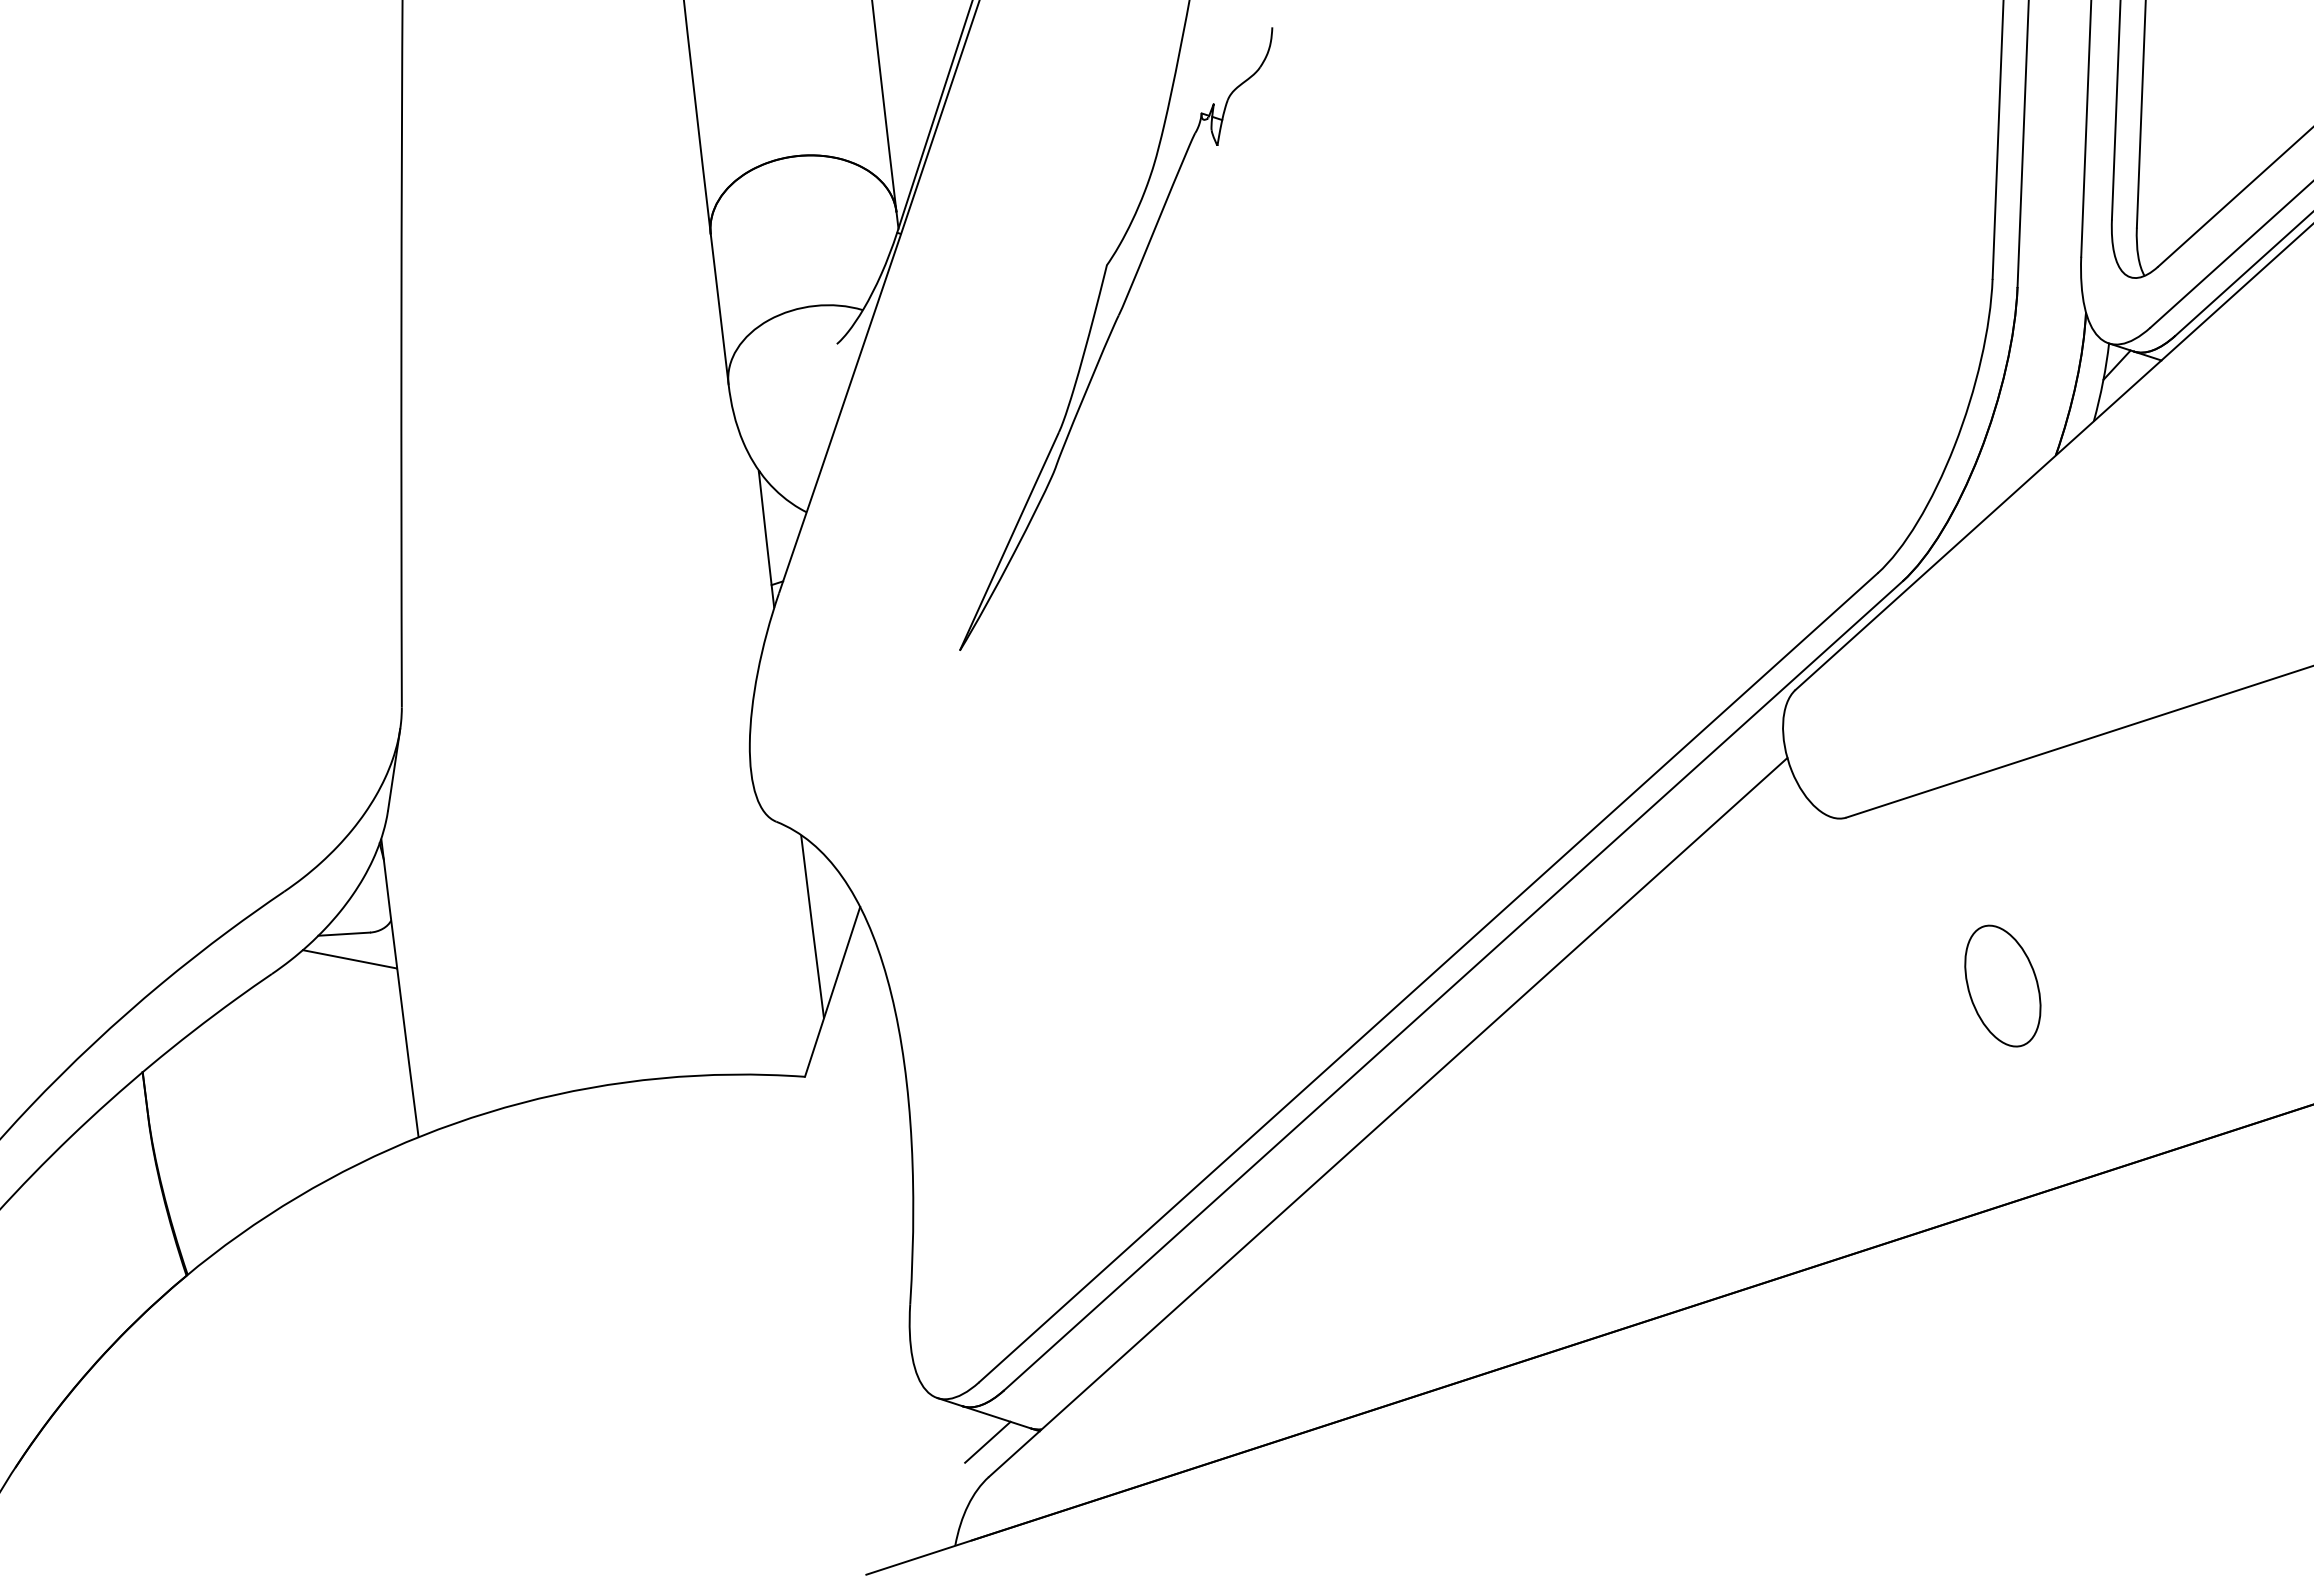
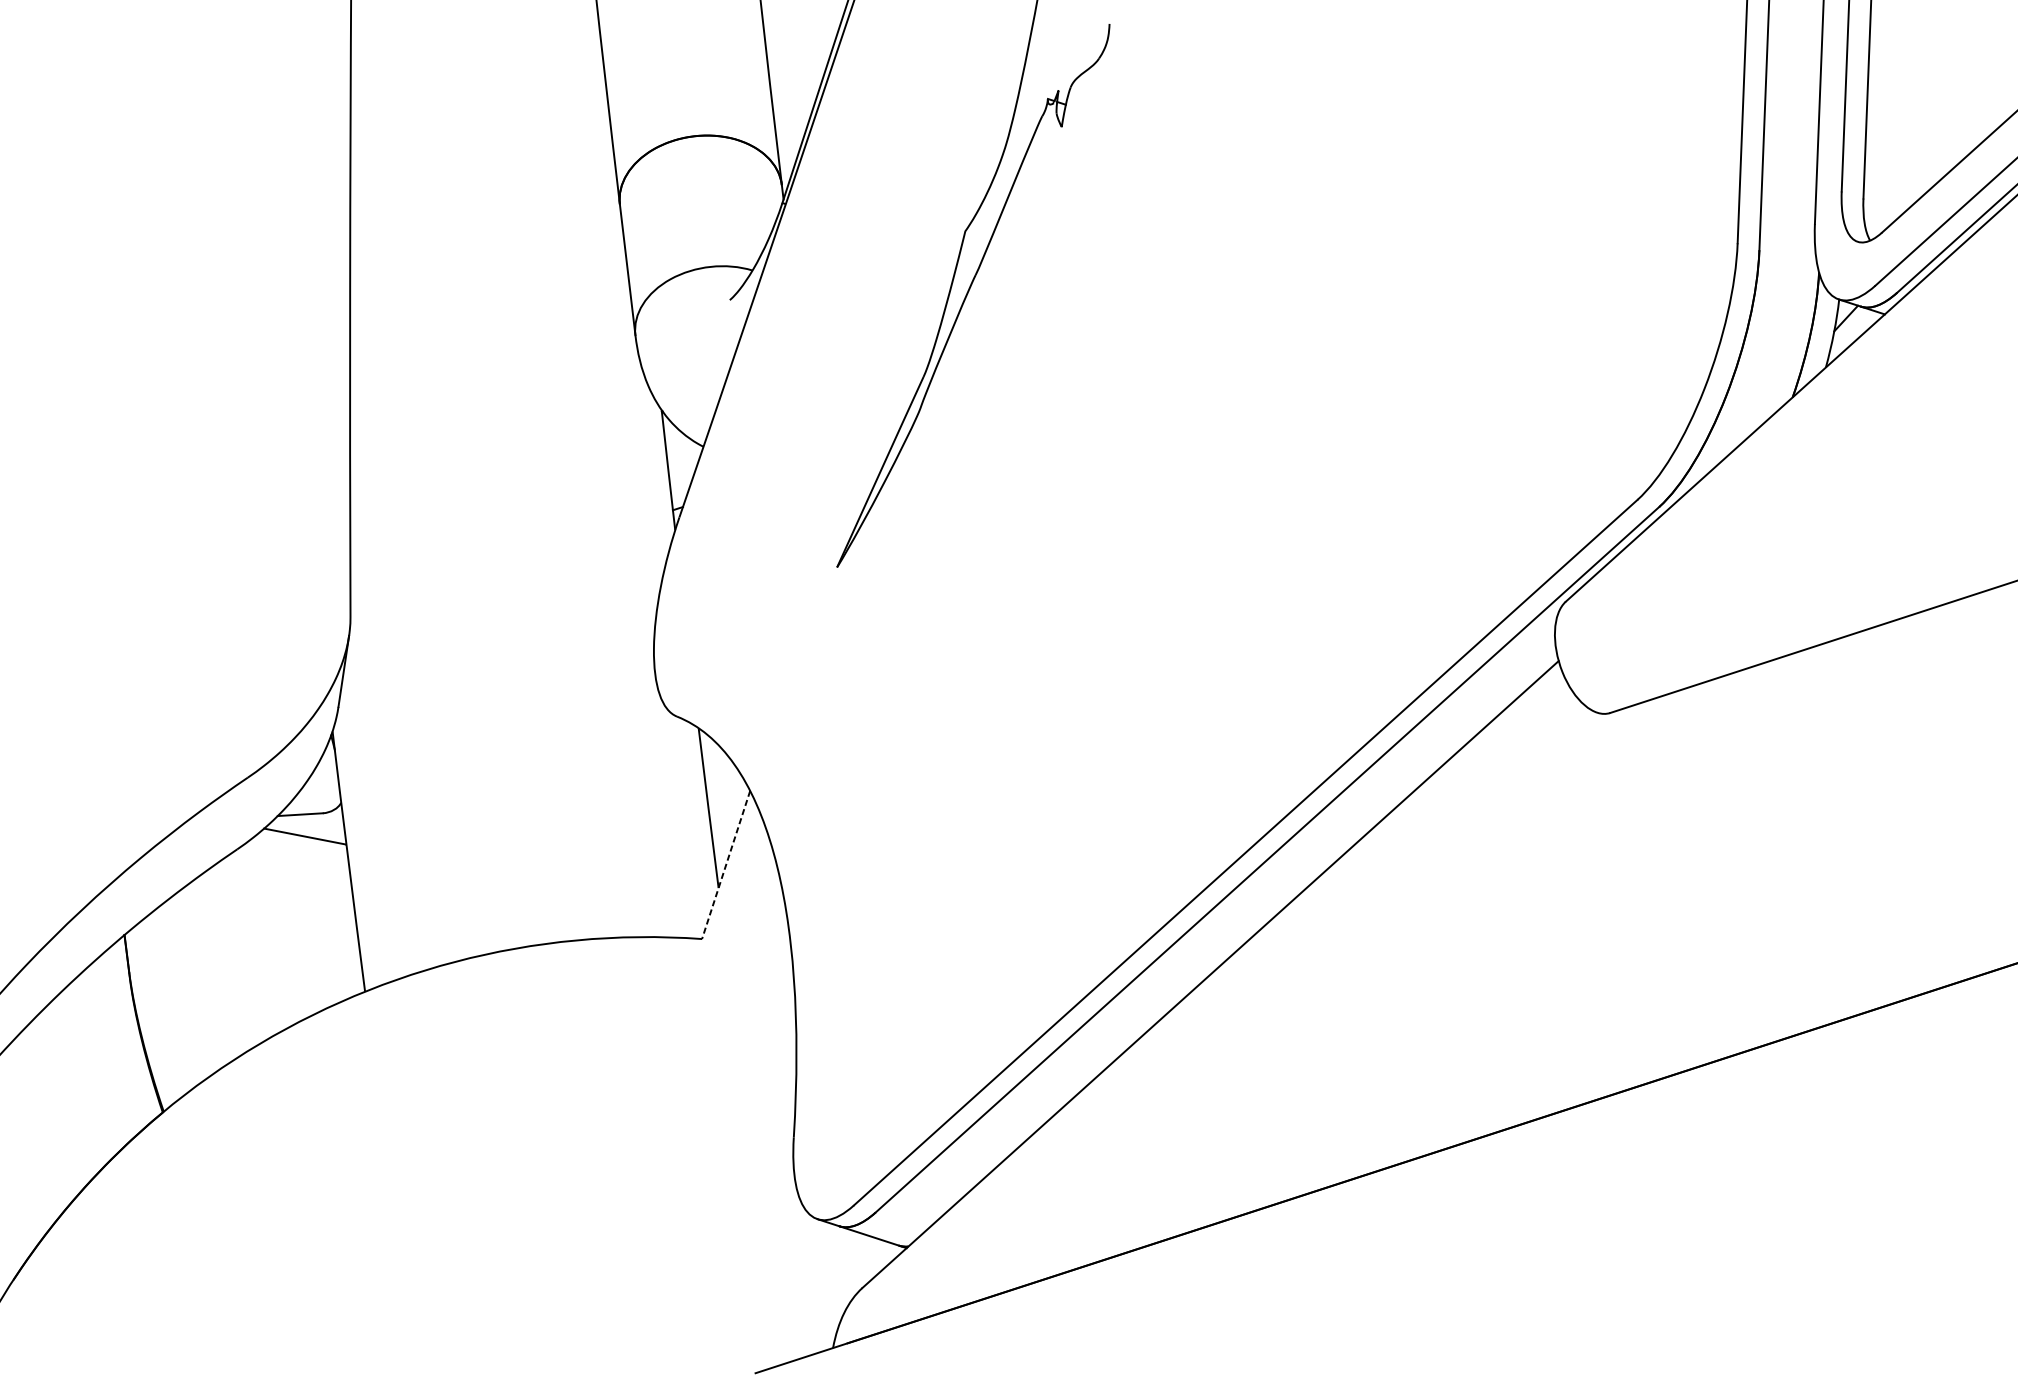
part: (2002, 985) -> (1746, 859), removed
line: (832, 992) -> (726, 865), solid -> dashed
line: (987, 1441) -> (861, 1257), removed

